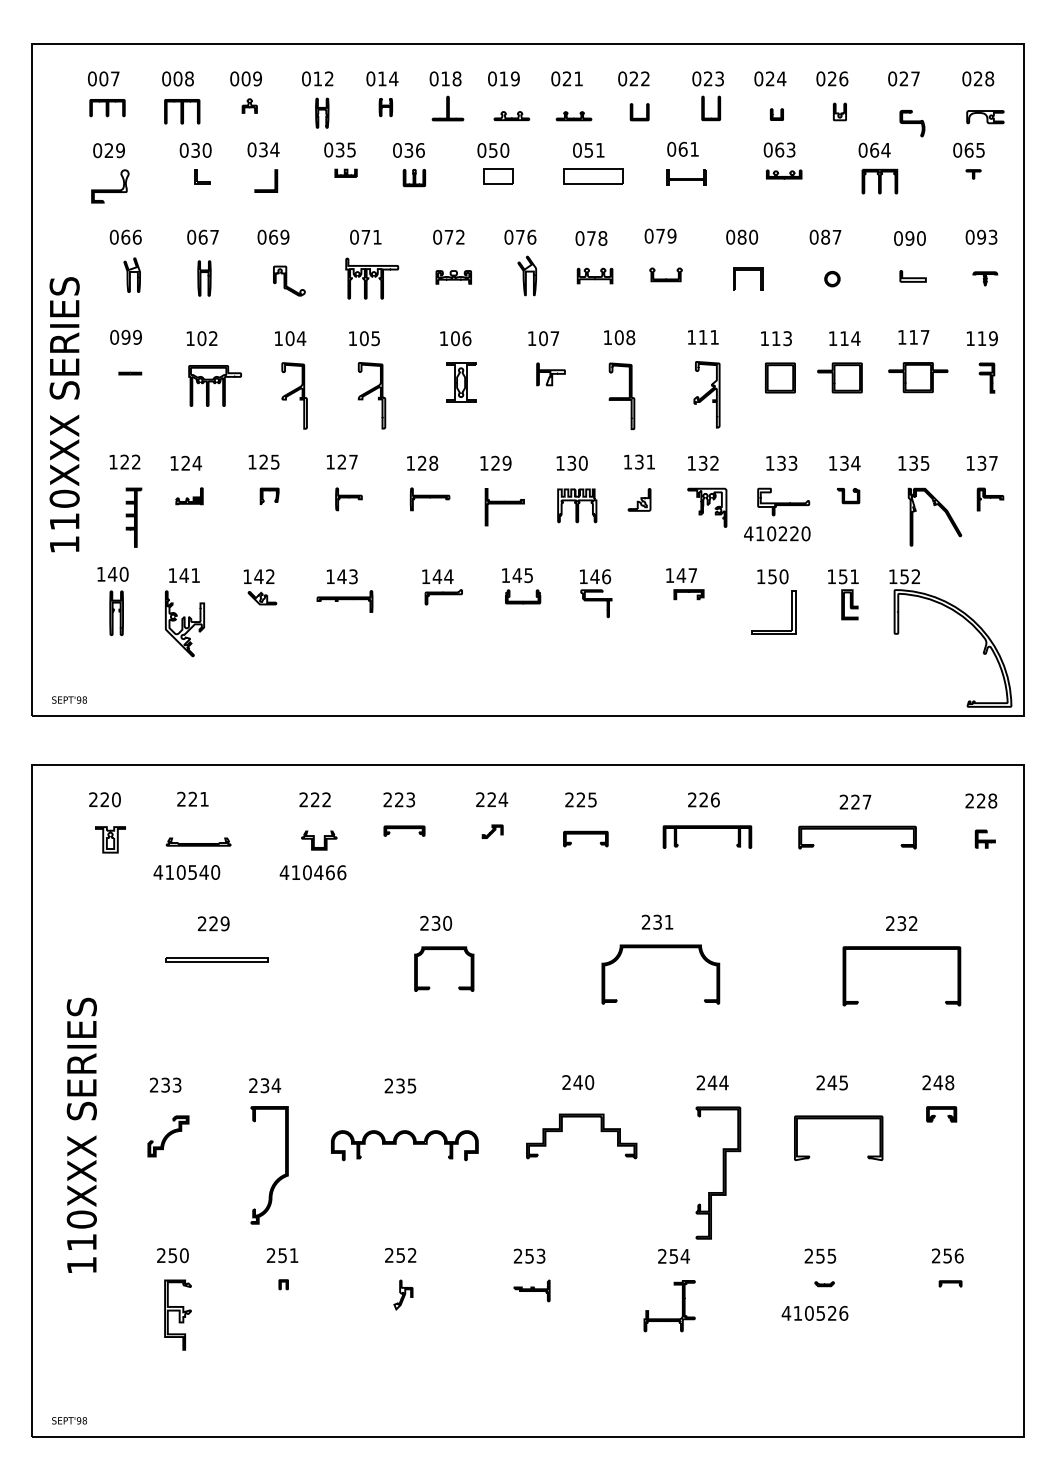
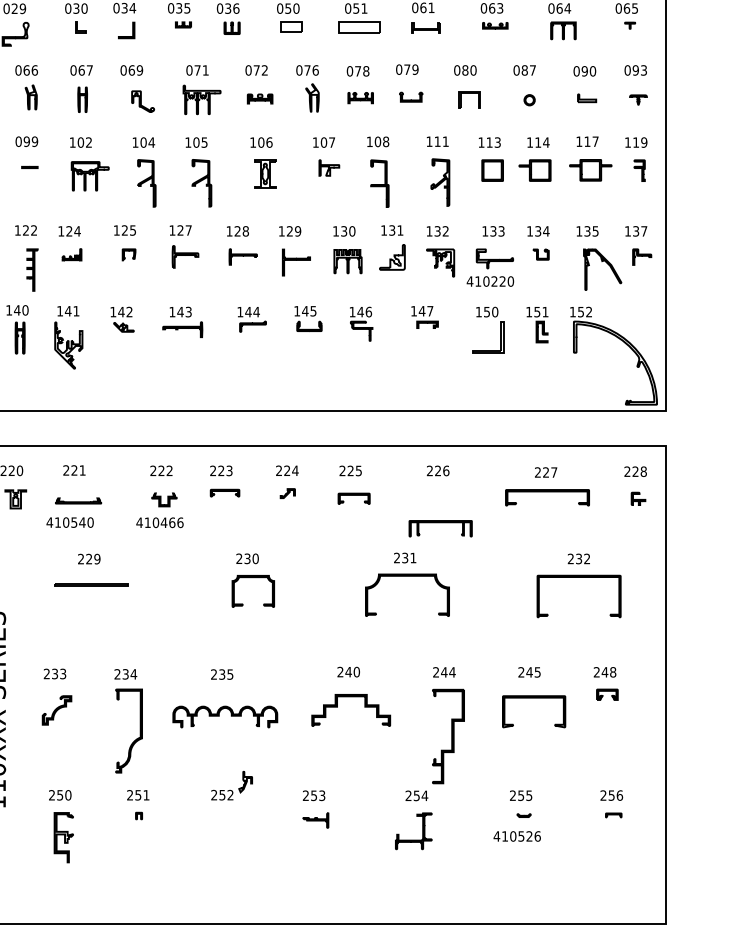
part: (348, 499) -> (185, 257), size x1.4
part: (639, 499) -> (392, 257), size x1.6
part: (707, 828) -> (440, 522), moved
part: (403, 1294) -> (245, 781), moved

